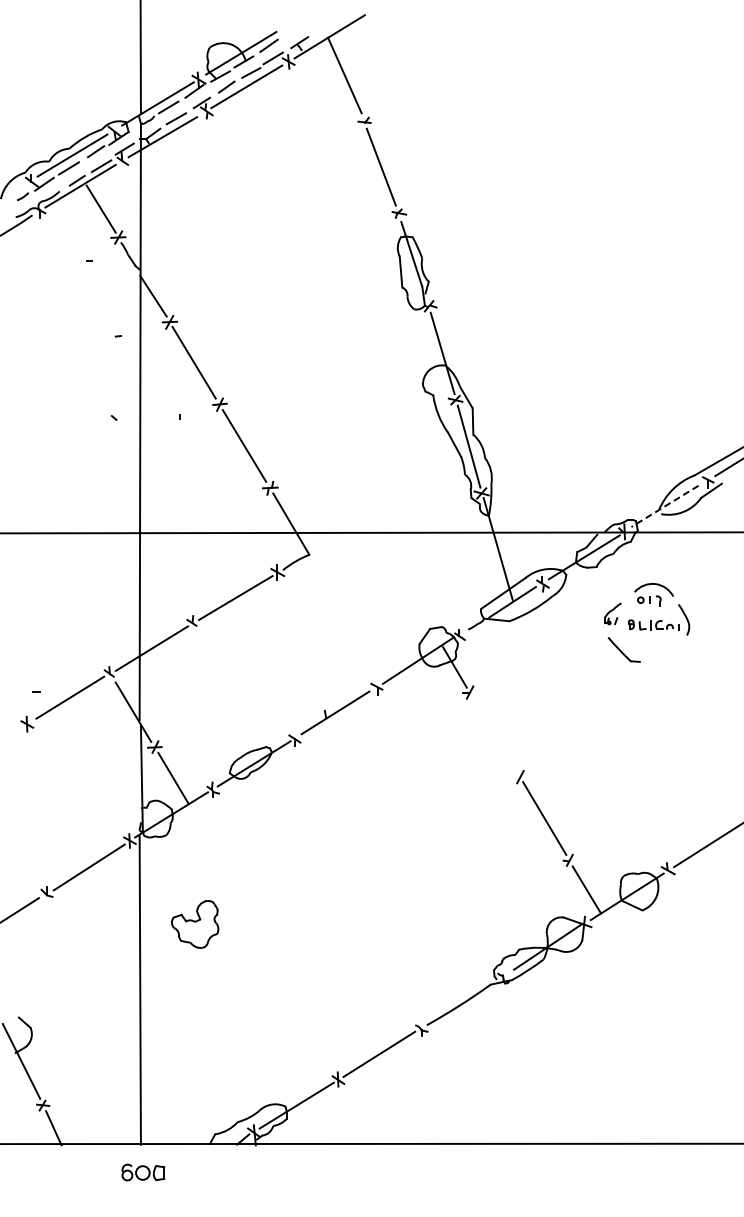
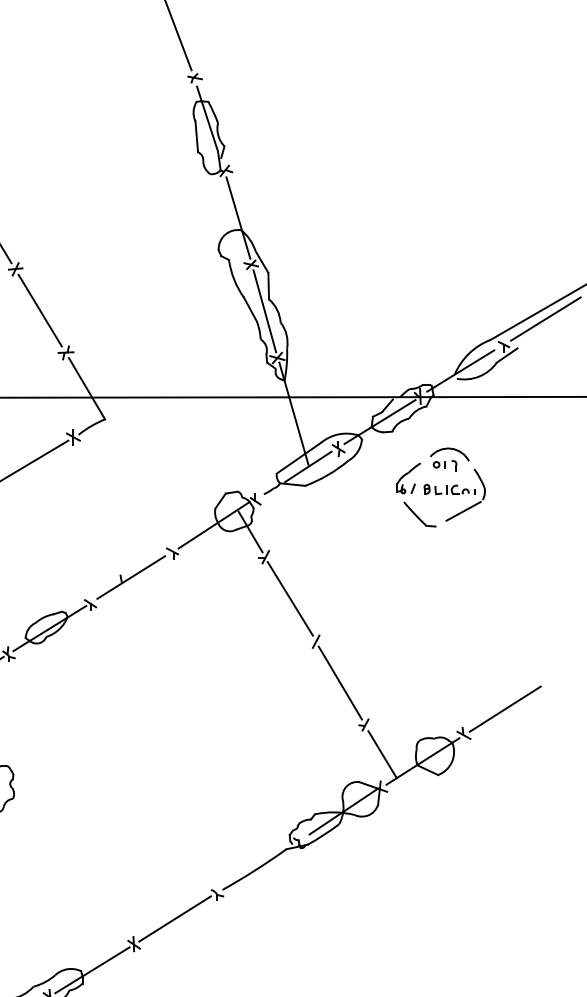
line: (664, 506) -> (460, 371), dashed -> solid
part: (612, 613) -> (408, 478), size x1.43
line: (667, 646) -> (463, 511), added
line: (494, 733) -> (290, 598), added

